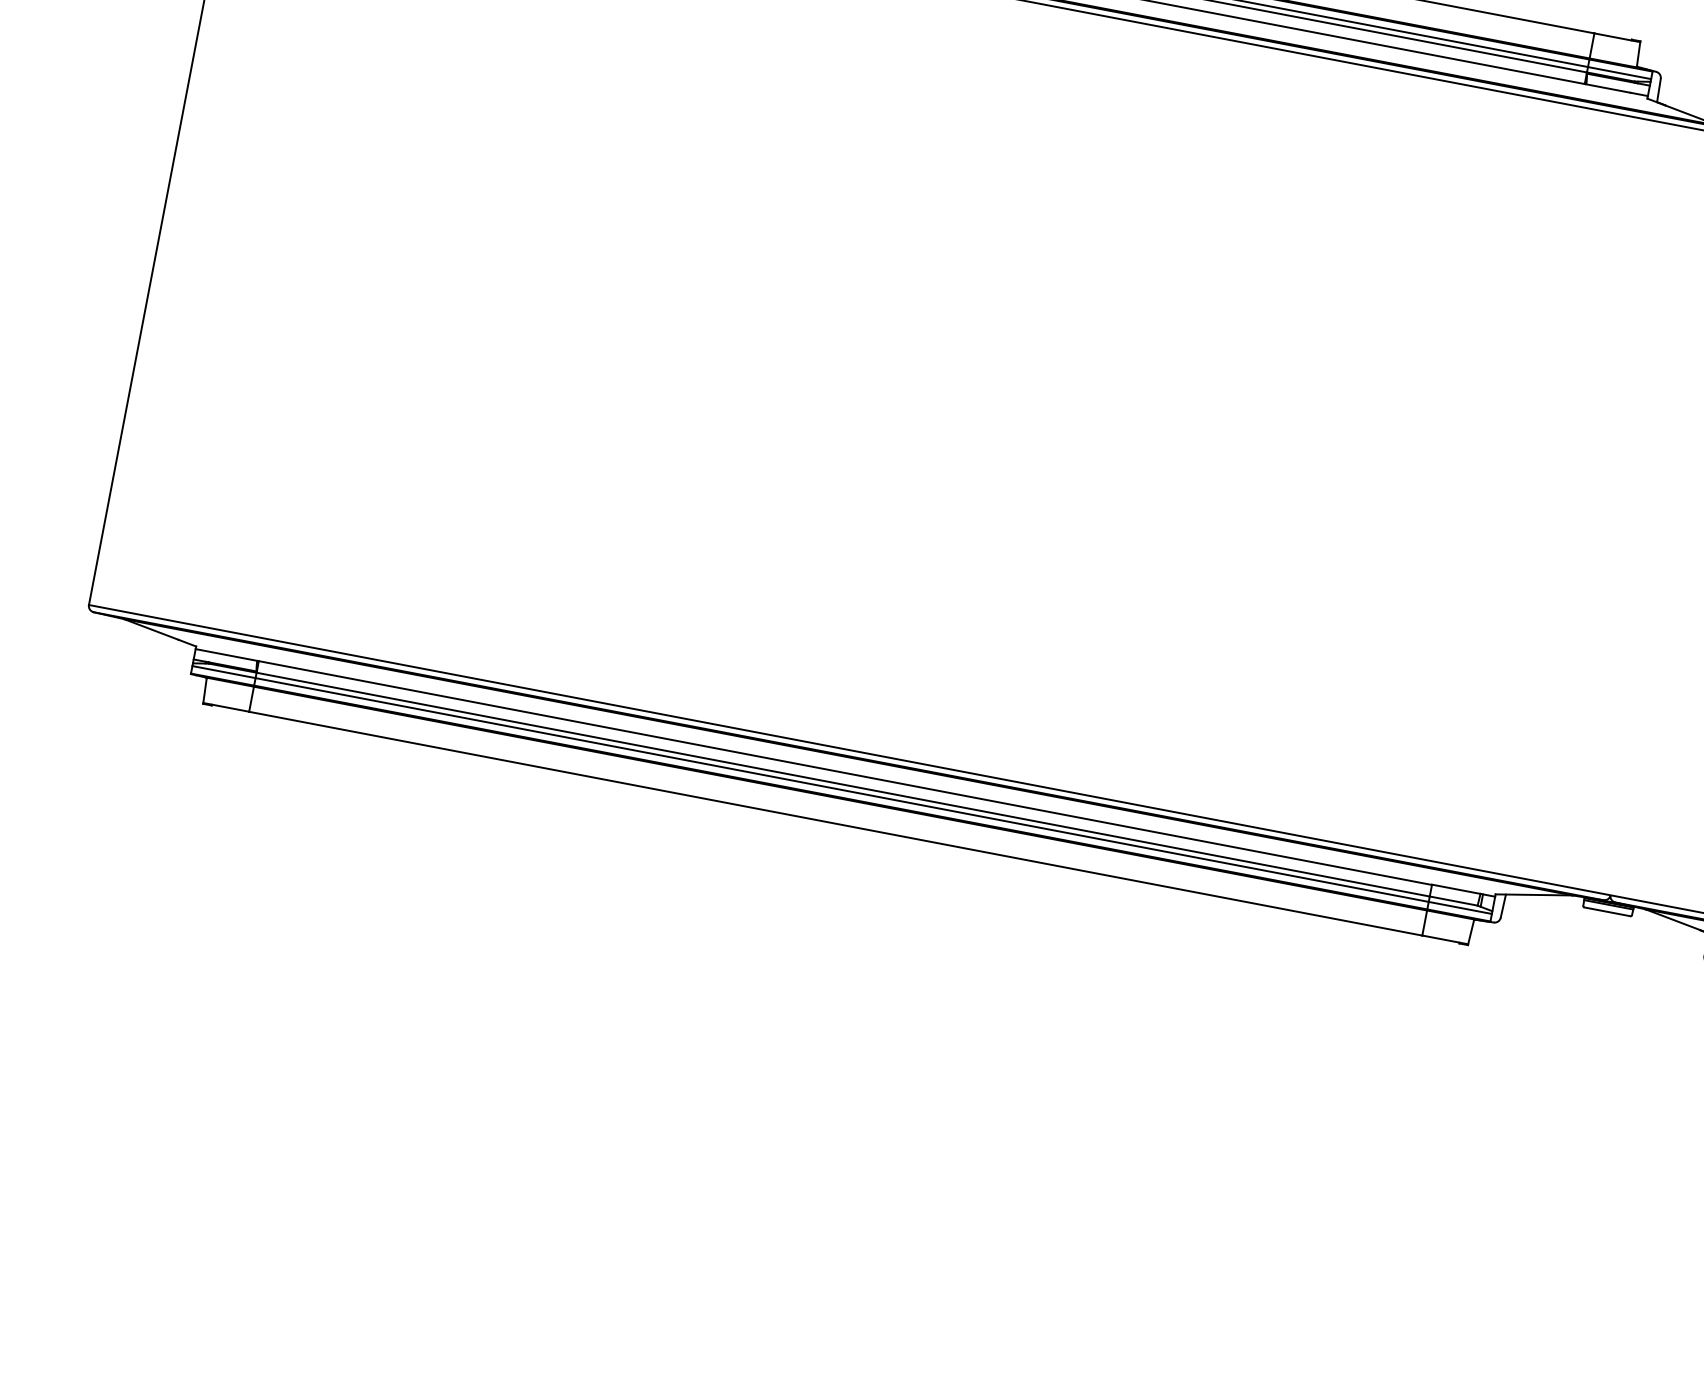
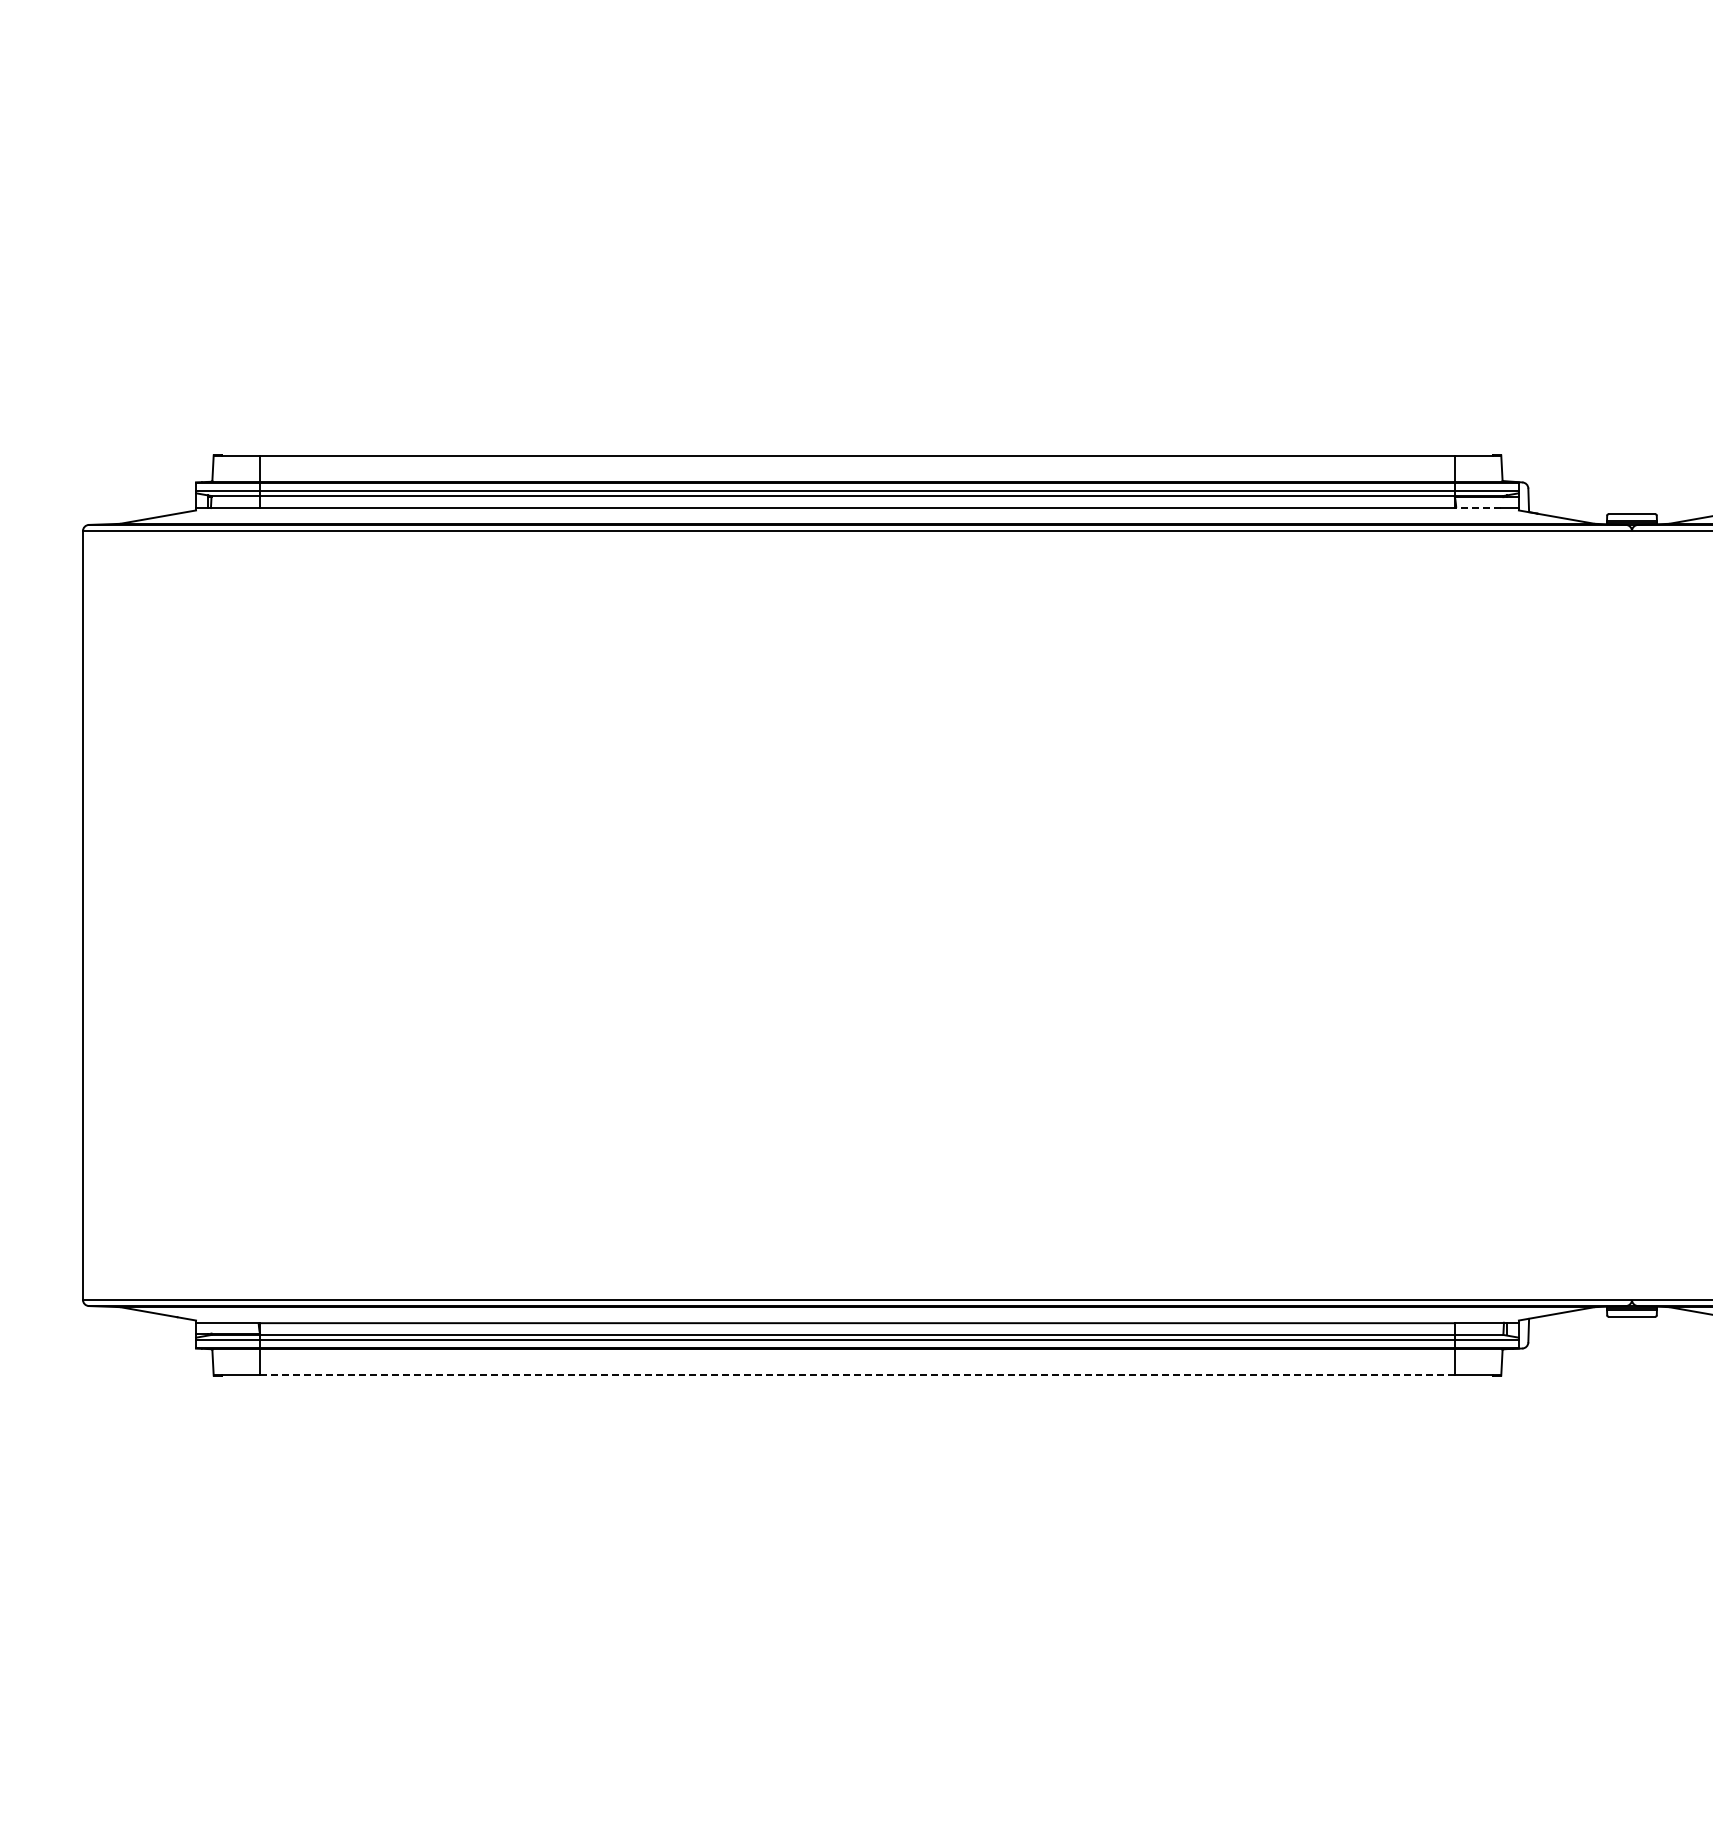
line: (1608, 88) -> (1478, 507), solid -> dashed
line: (834, 823) -> (856, 1374), solid -> dashed

